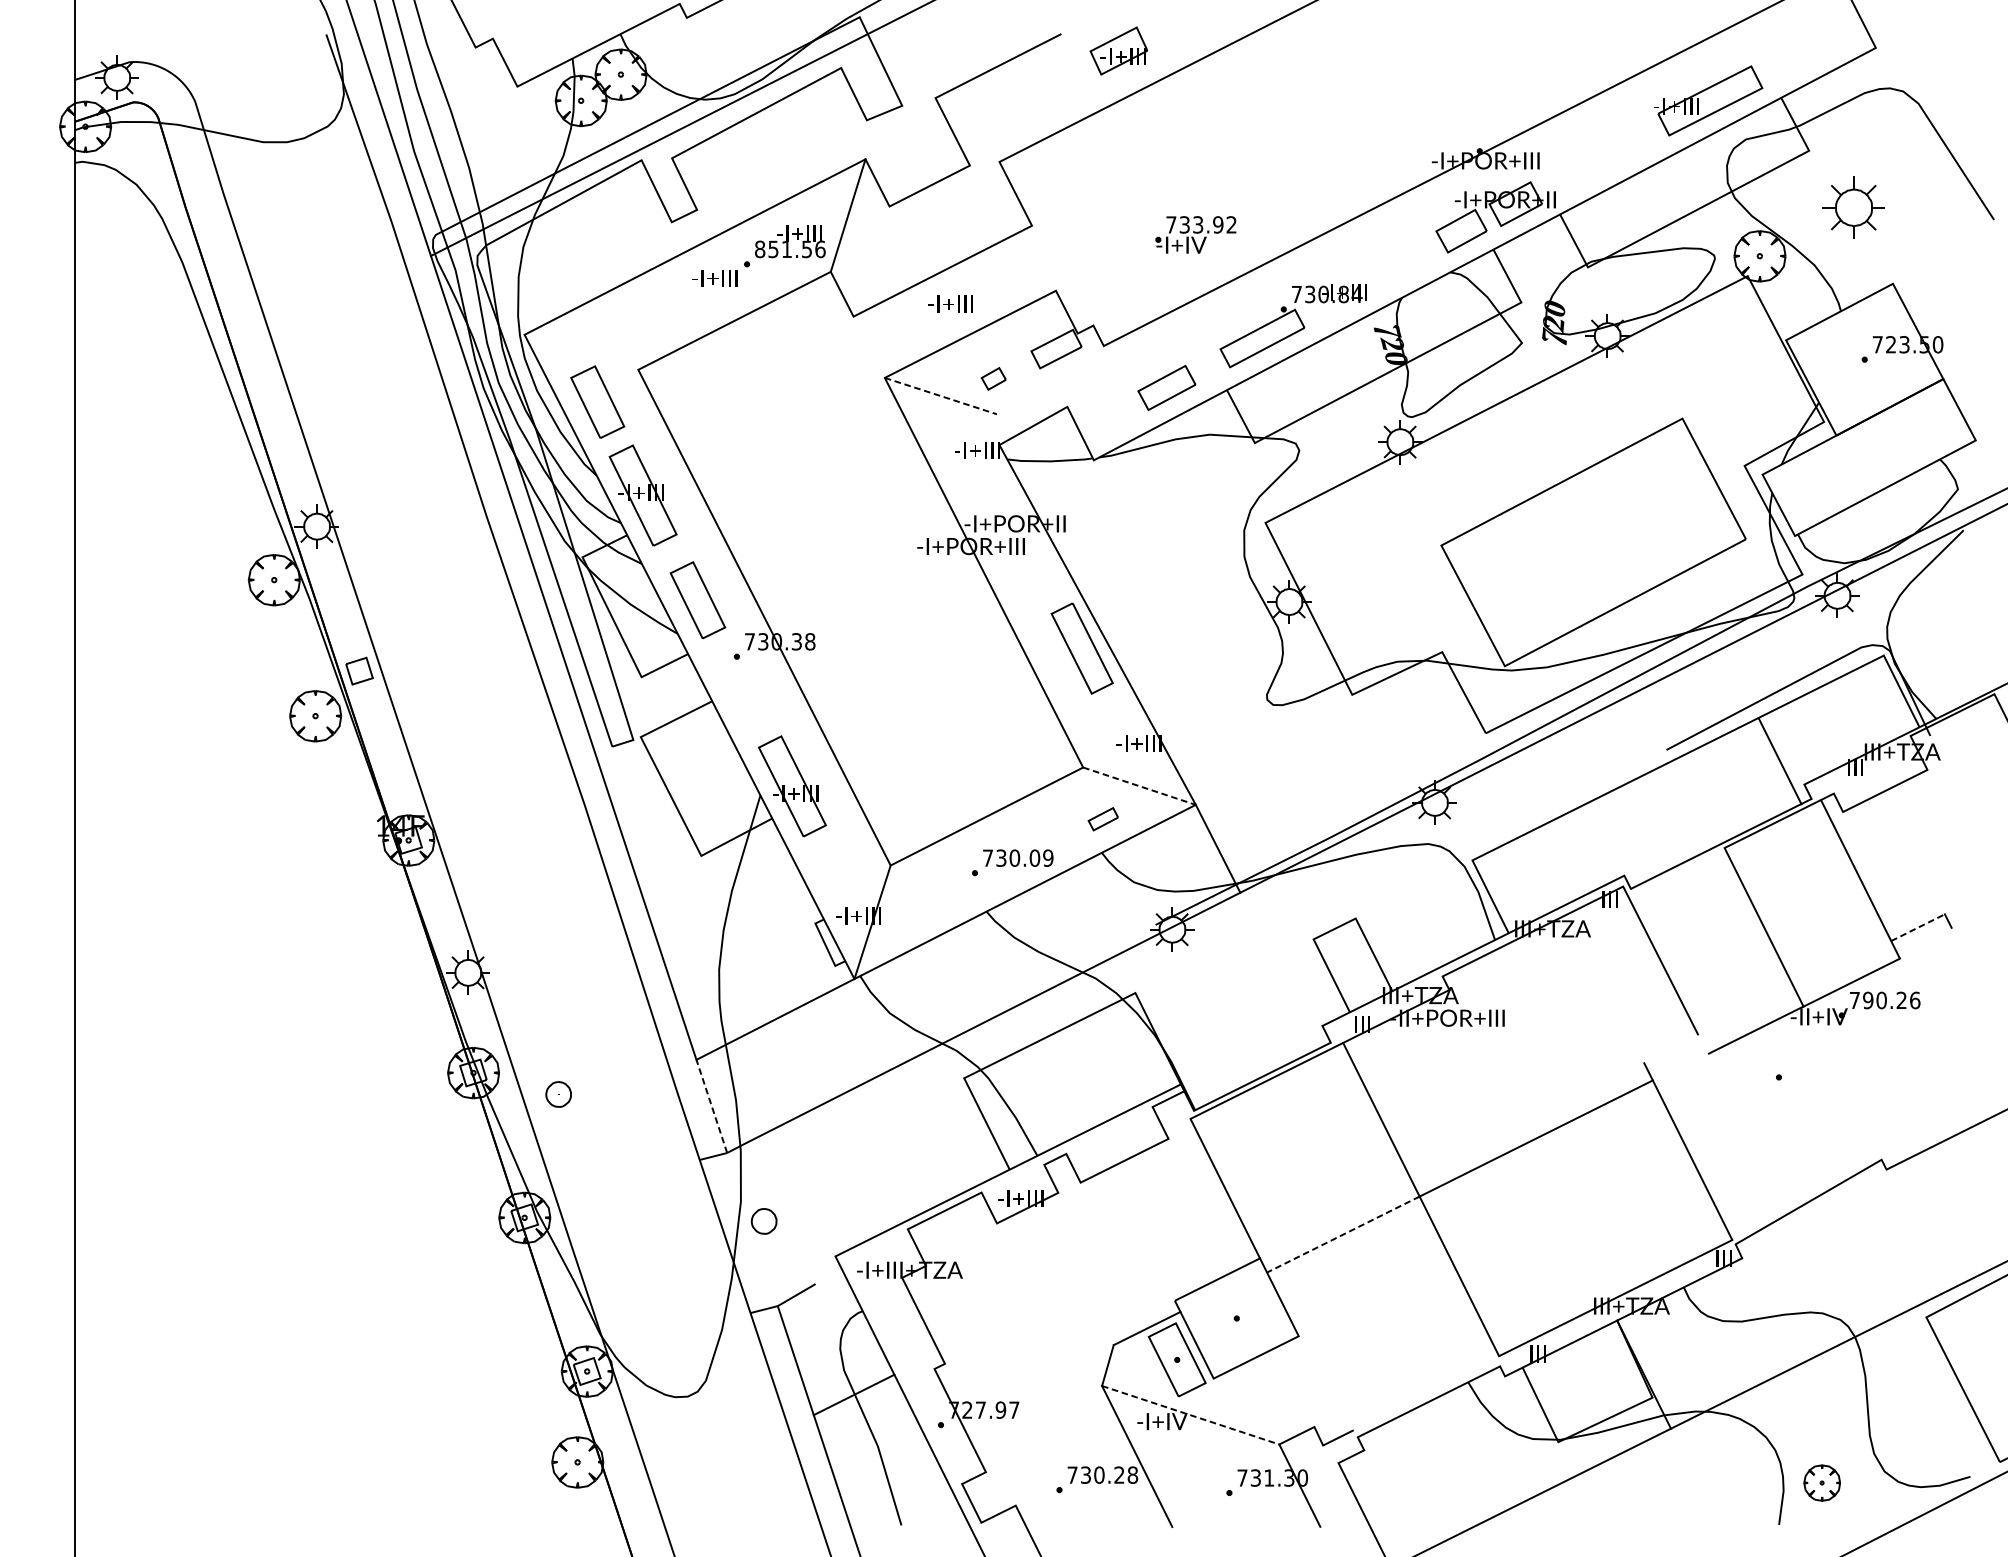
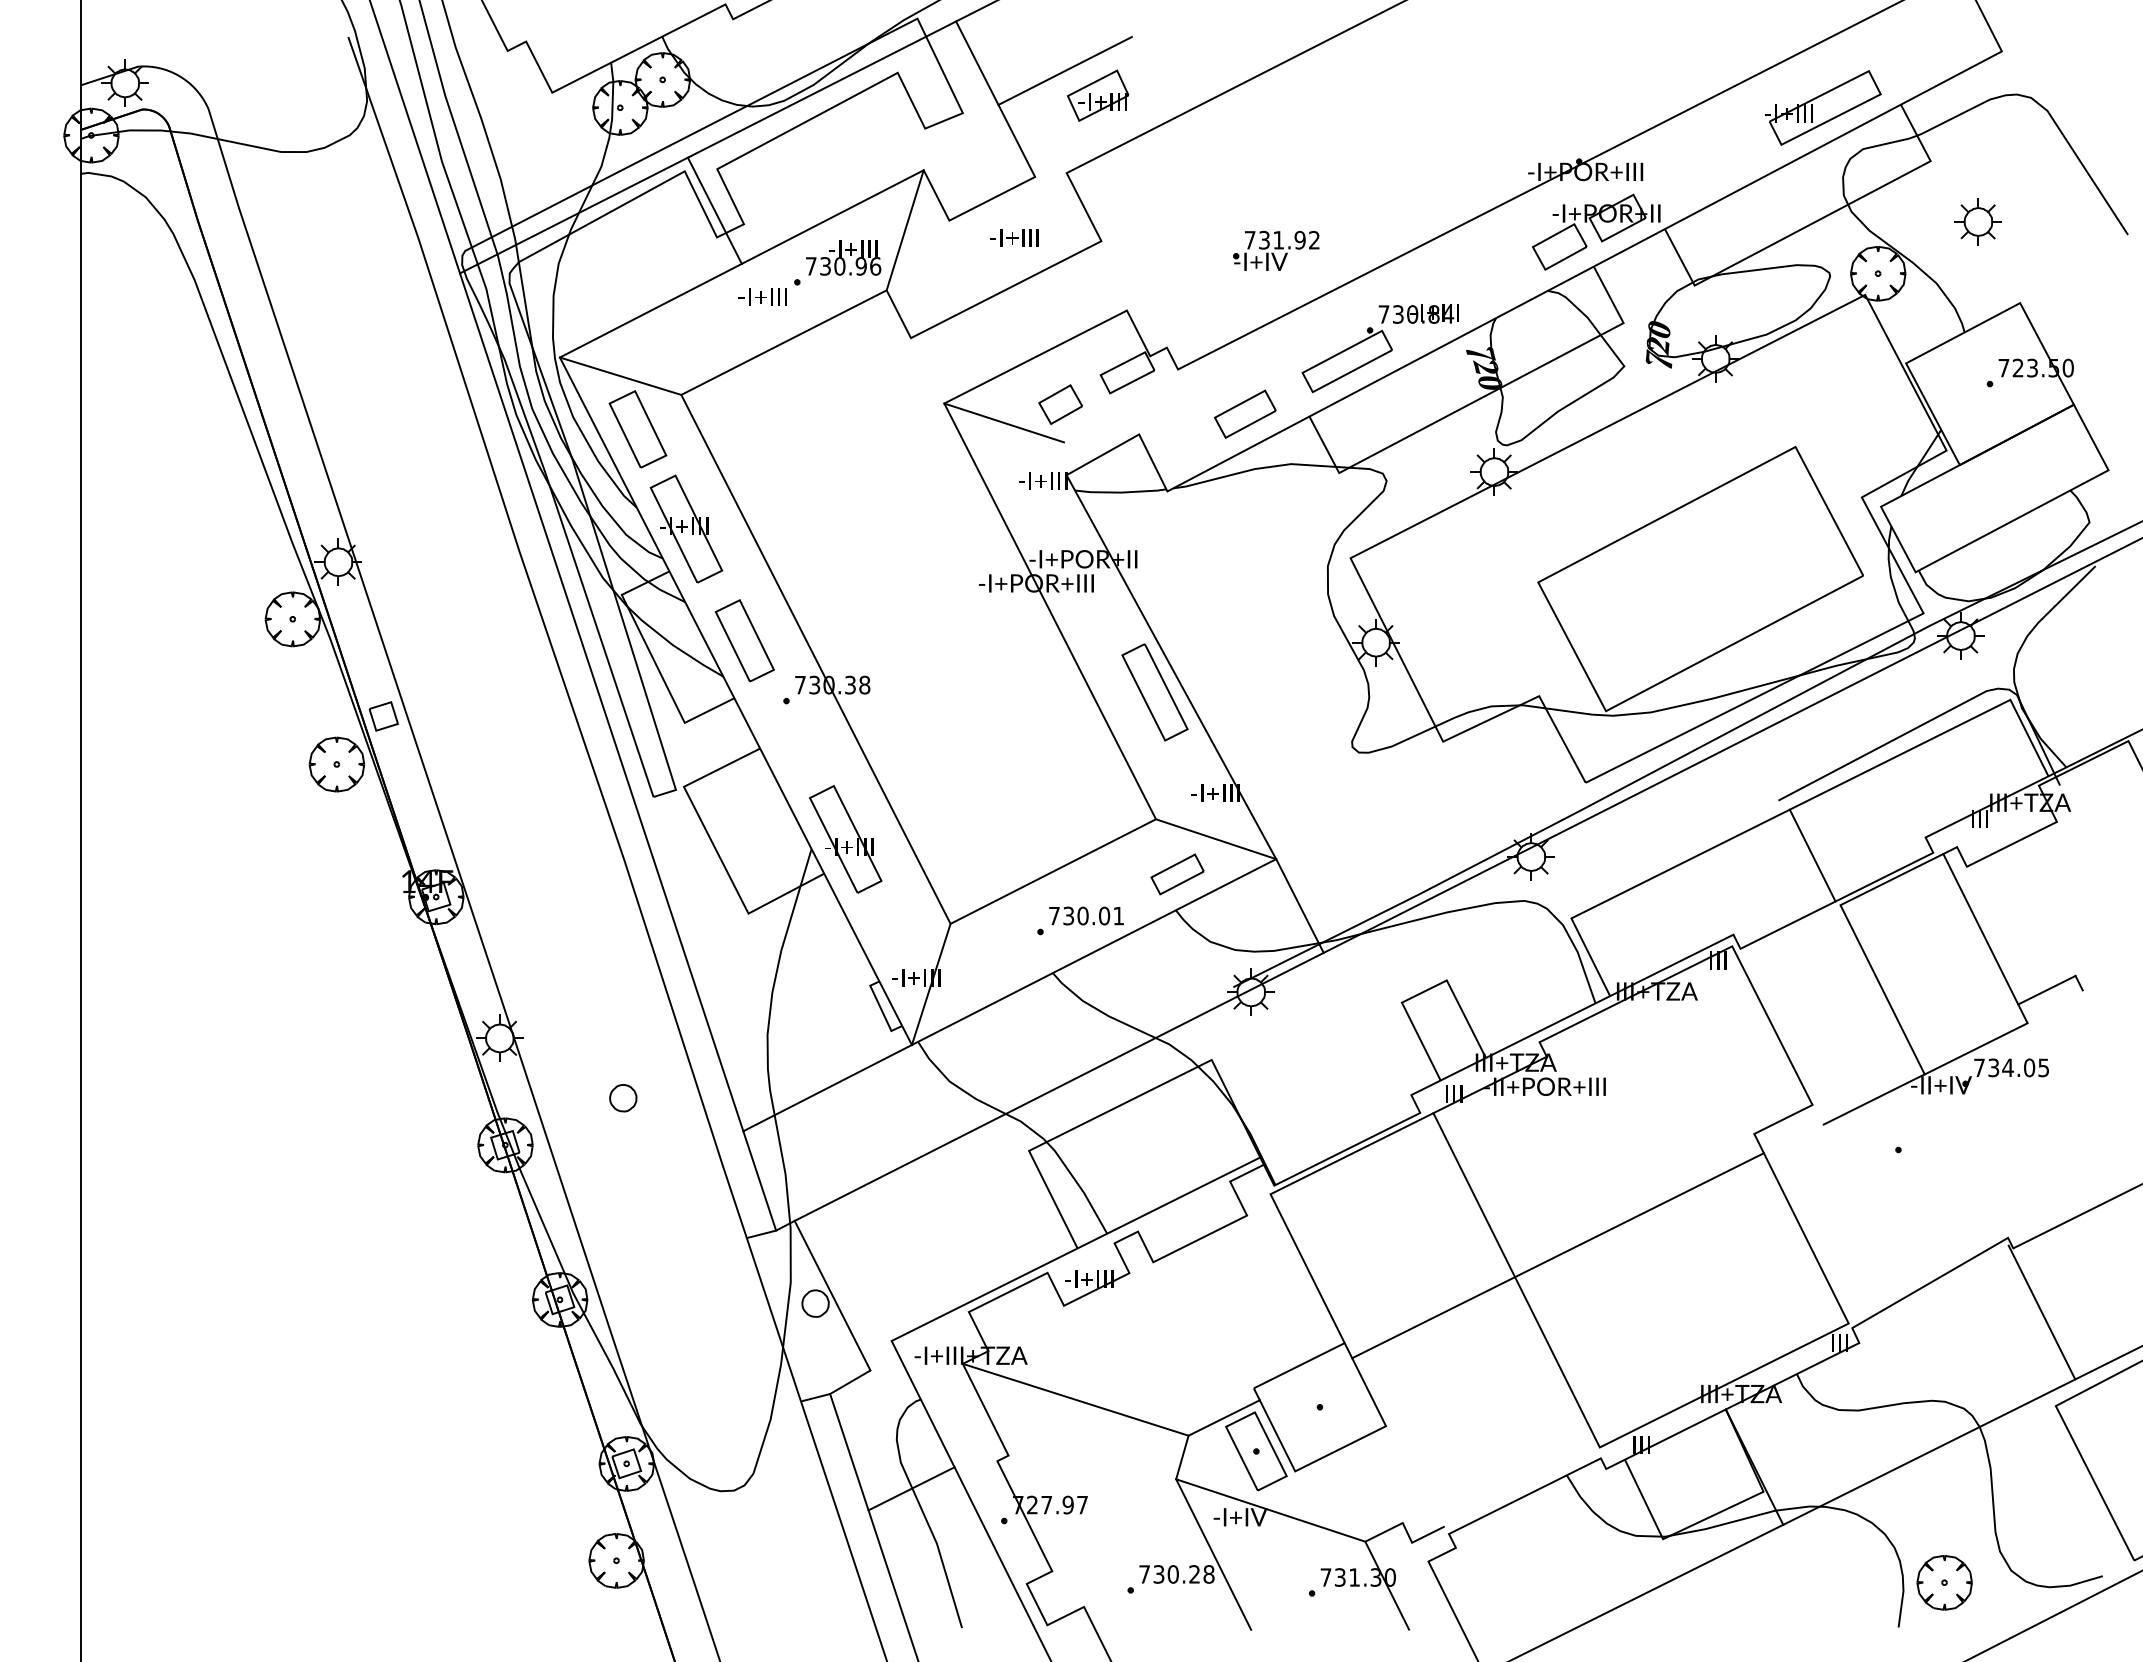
part: (1118, 50) -> (1097, 95), moved
line: (915, 58) -> (977, 62), added
line: (669, 197) -> (714, 210), added
part: (1853, 207) -> (1977, 221), size x0.71
text: (1197, 224) -> (1278, 239), 733.92 -> 731.92
text: (782, 249) -> (835, 266), 851.56 -> 730.96
text: (950, 303) -> (1014, 237), moved
line: (581, 351) -> (620, 375), added
part: (993, 378) -> (1060, 404), size x1.67
line: (941, 395) -> (1004, 422), dashed -> solid
line: (1779, 761) -> (1812, 855), moved
line: (1139, 786) -> (1216, 839), dashed -> solid
part: (1103, 819) -> (1177, 874), size x1.67
text: (1048, 857) -> (1118, 915), 730.09 -> 730.01
line: (1918, 927) -> (2047, 989), dashed -> solid
text: (1891, 1000) -> (2018, 1067), 790.26 -> 734.05
line: (1671, 1048) -> (1783, 1119), added
part: (558, 1094) -> (623, 1098), moved
line: (711, 1106) -> (759, 1180), dashed -> solid
line: (780, 1213) -> (832, 1295), added
line: (1912, 1229) -> (2041, 1312), added
line: (1343, 1234) -> (1433, 1317), dashed -> solid
line: (1007, 1311) -> (1075, 1399), added
line: (1190, 1415) -> (1270, 1510), dashed -> solid
part: (1822, 1482) -> (1944, 1582), size x1.43

